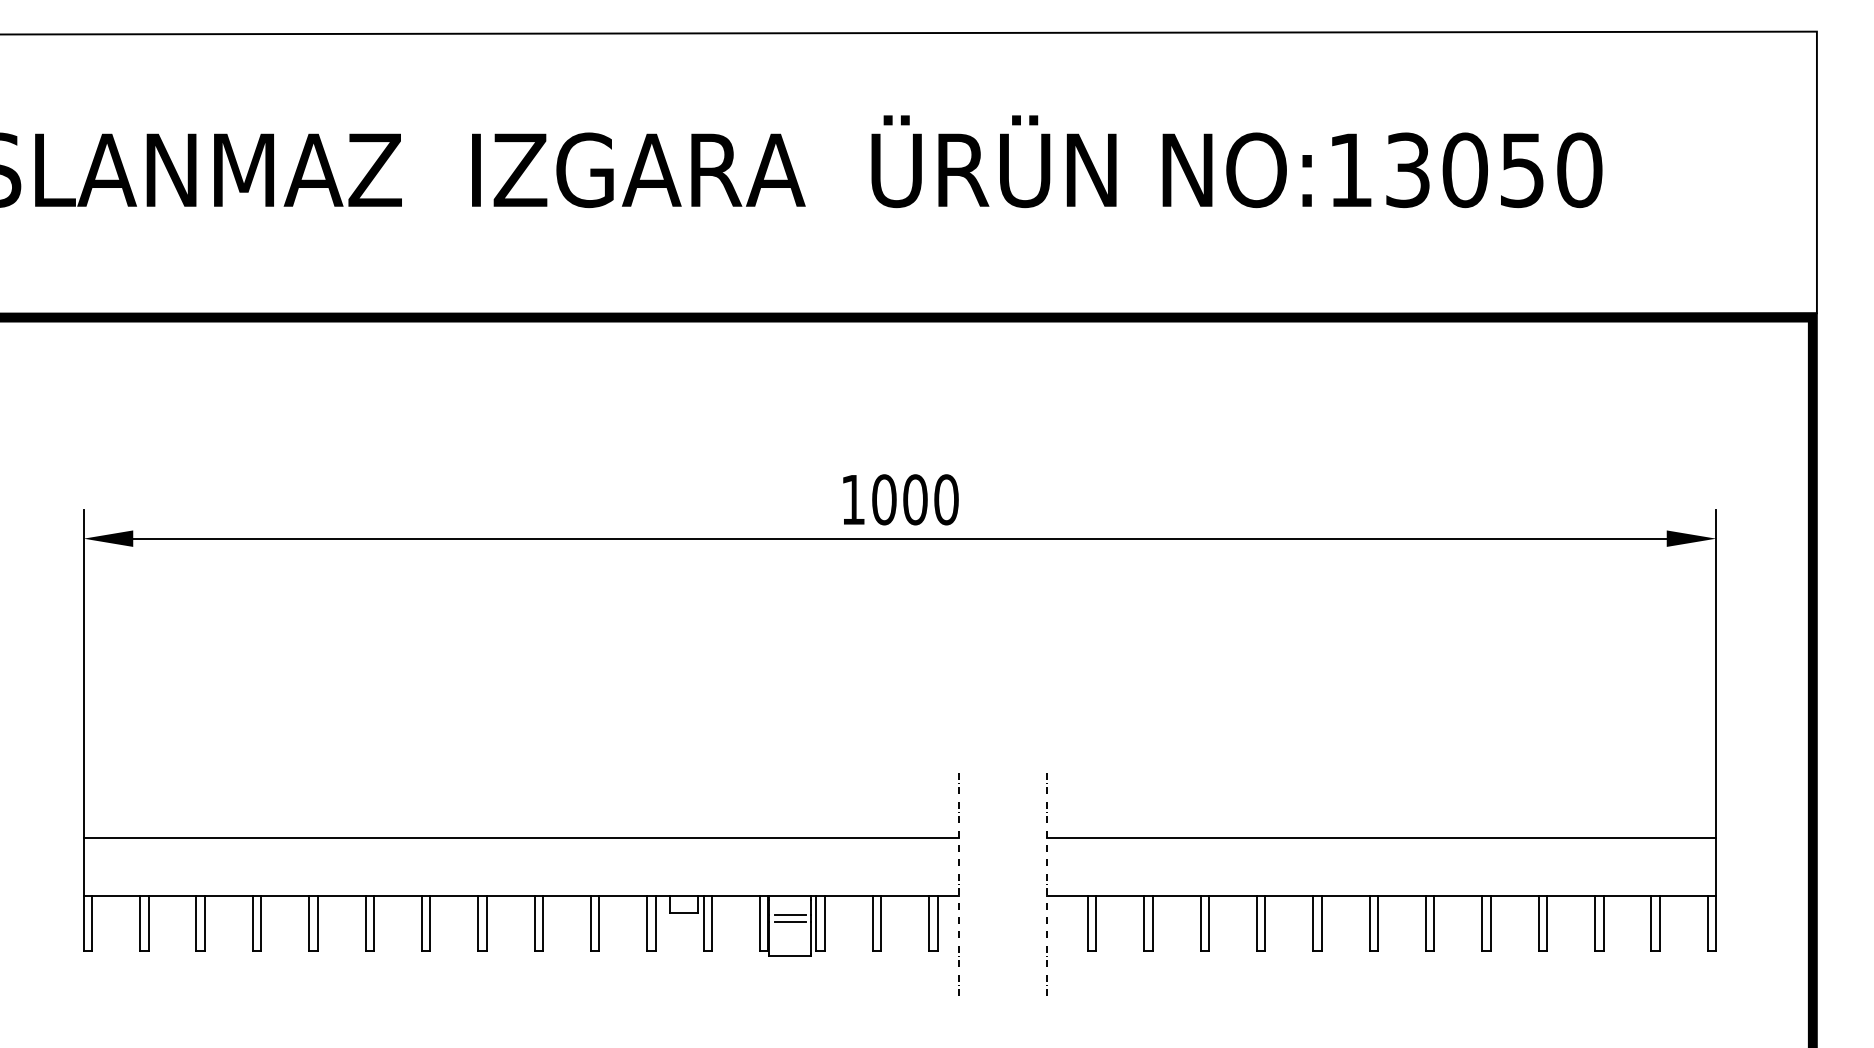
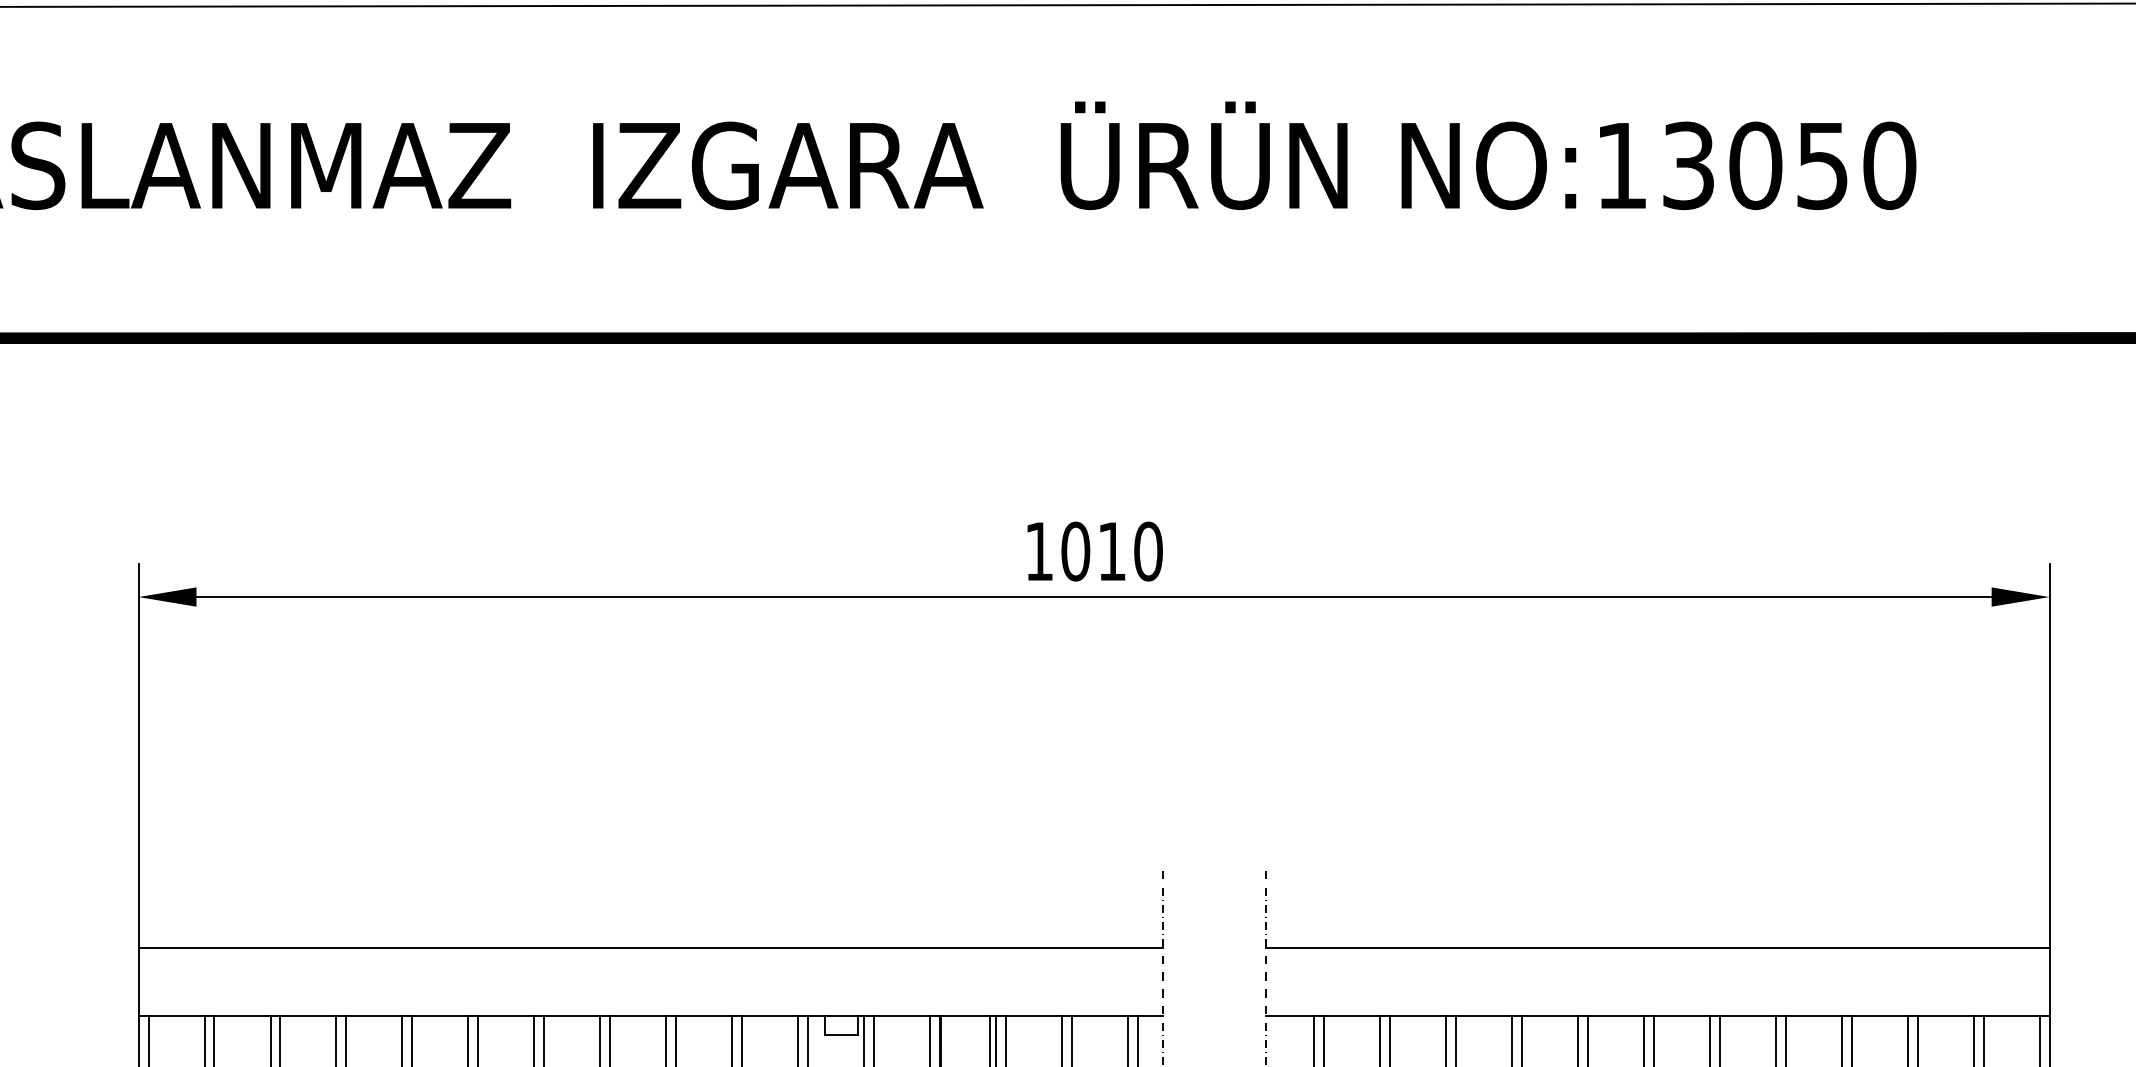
text: (915, 499) -> (1112, 551), 1000 -> 1010
line: (789, 915) -> (964, 1038), removed
line: (789, 921) -> (964, 1045), removed

